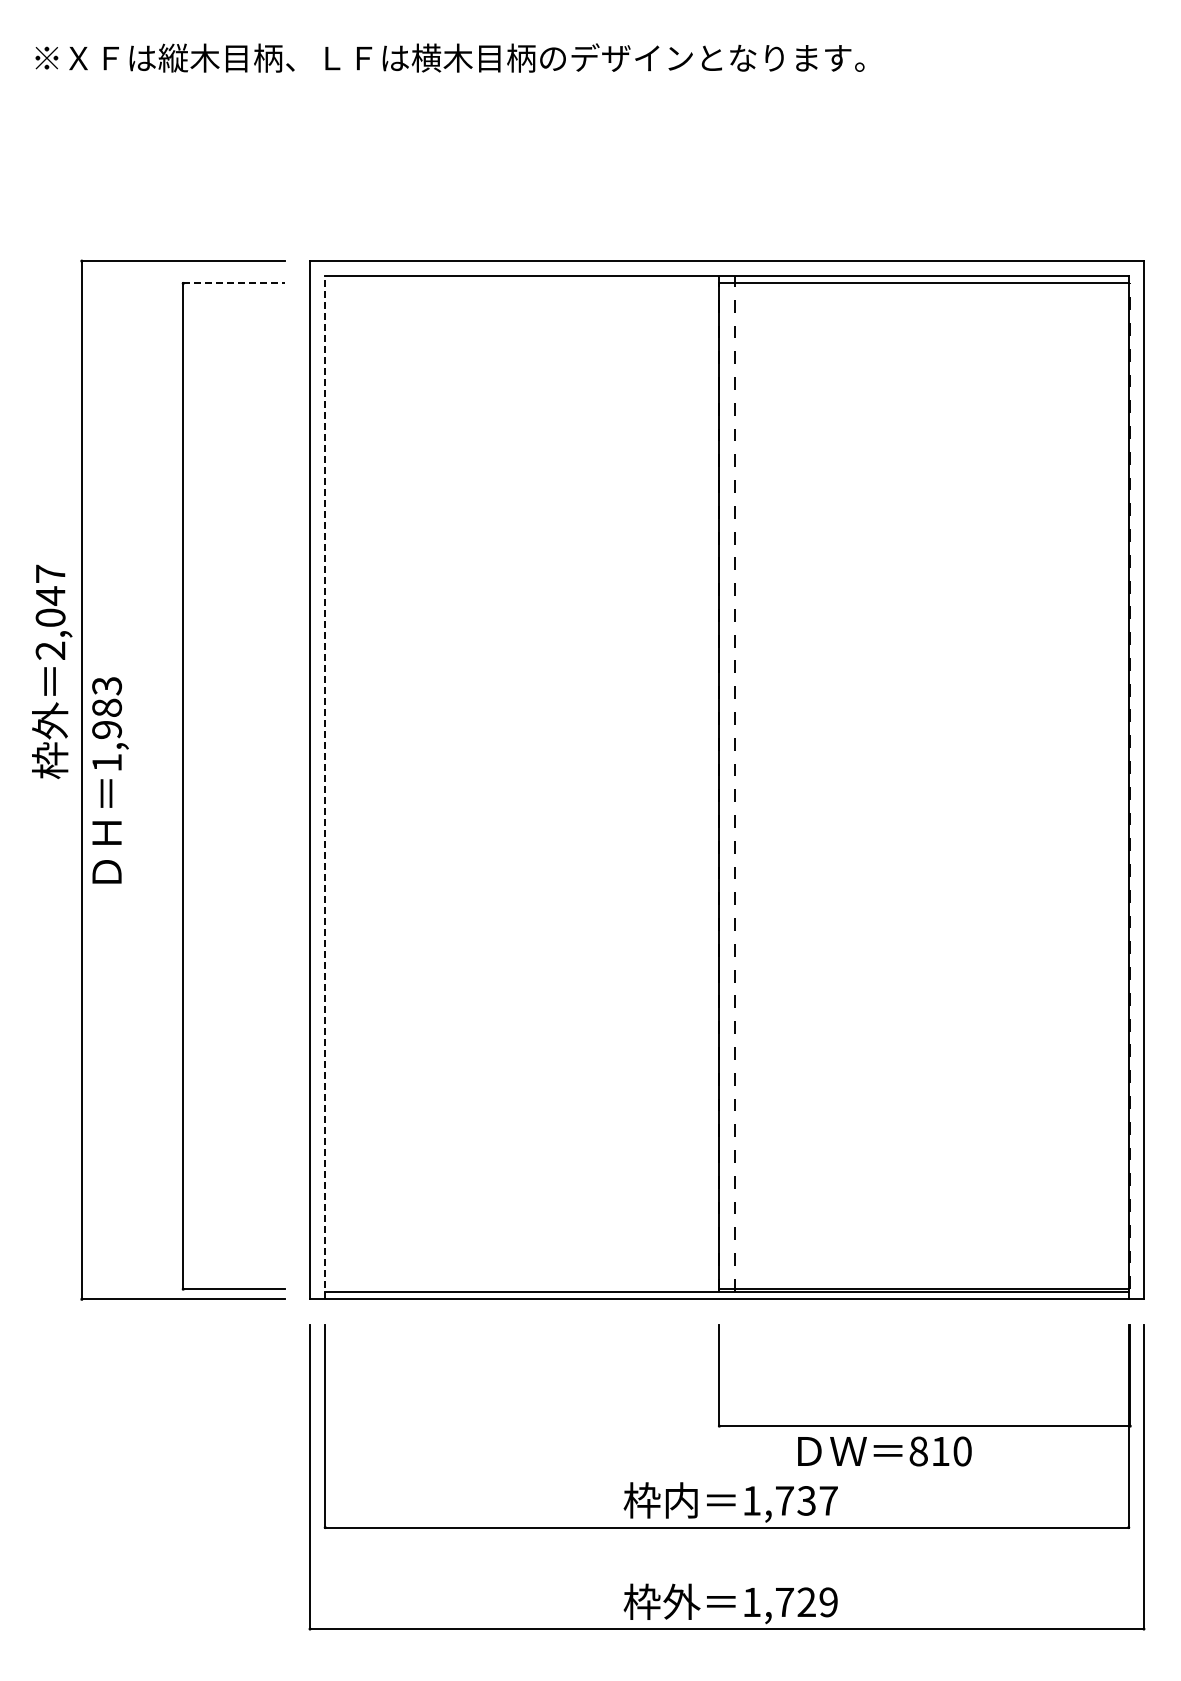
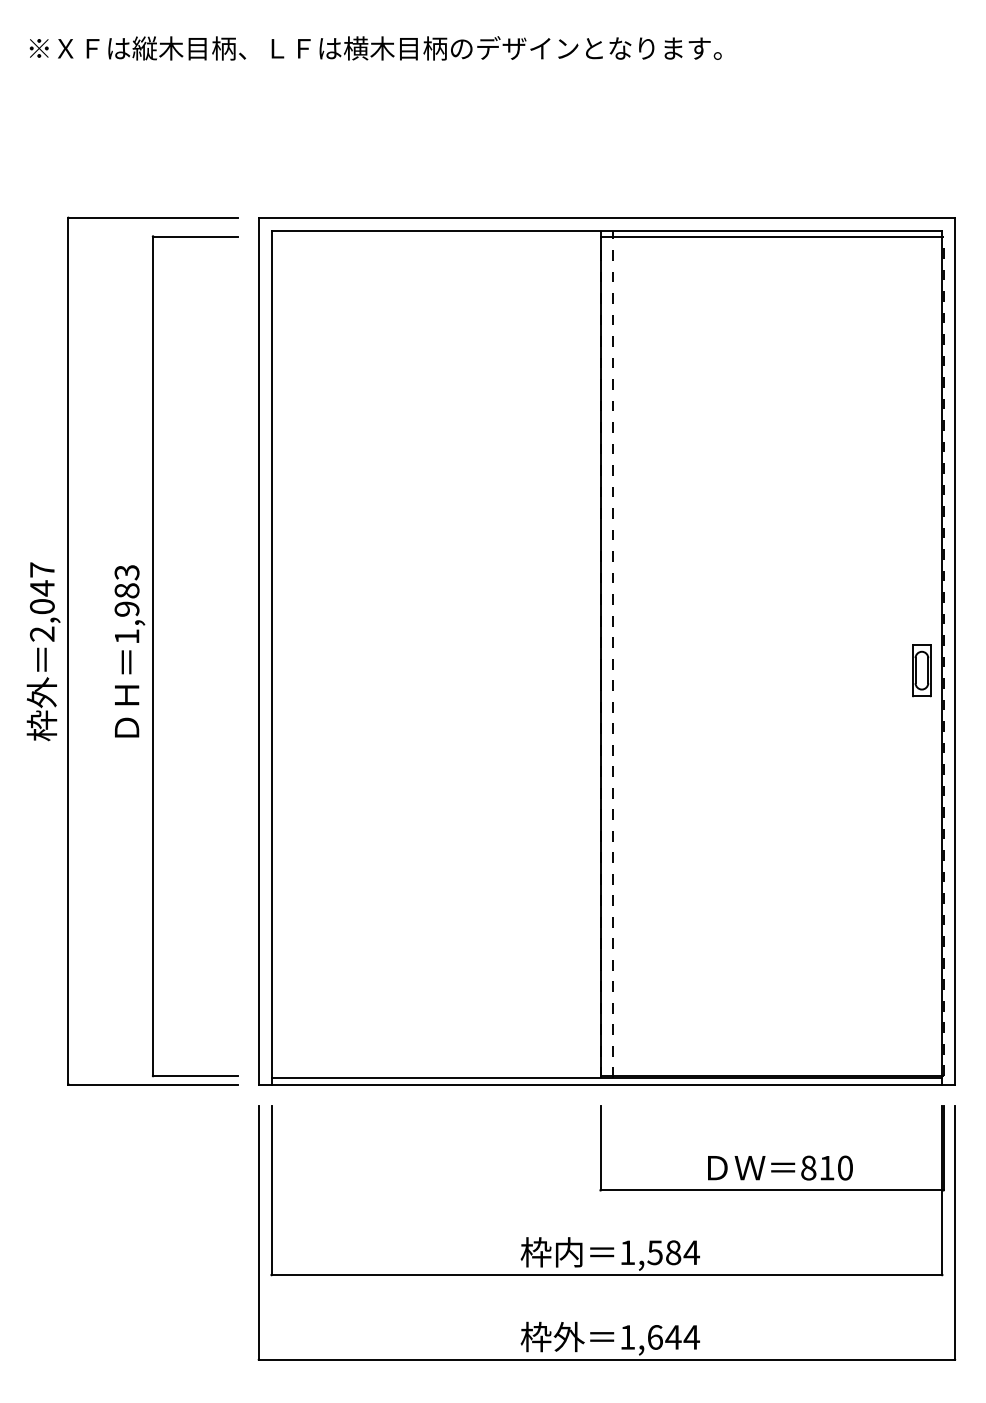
line: (233, 283) -> (195, 236), dashed -> solid
text: (52, 671) -> (43, 651), moved
text: (110, 780) -> (129, 651), moved
line: (325, 787) -> (271, 657), dashed -> solid
part: (1104, 803) -> (922, 670), added
text: (884, 1451) -> (780, 1168), moved
text: (806, 1500) -> (673, 1252), 1,737 -> 1,584
text: (807, 1602) -> (674, 1337), 1,729 -> 1,644

